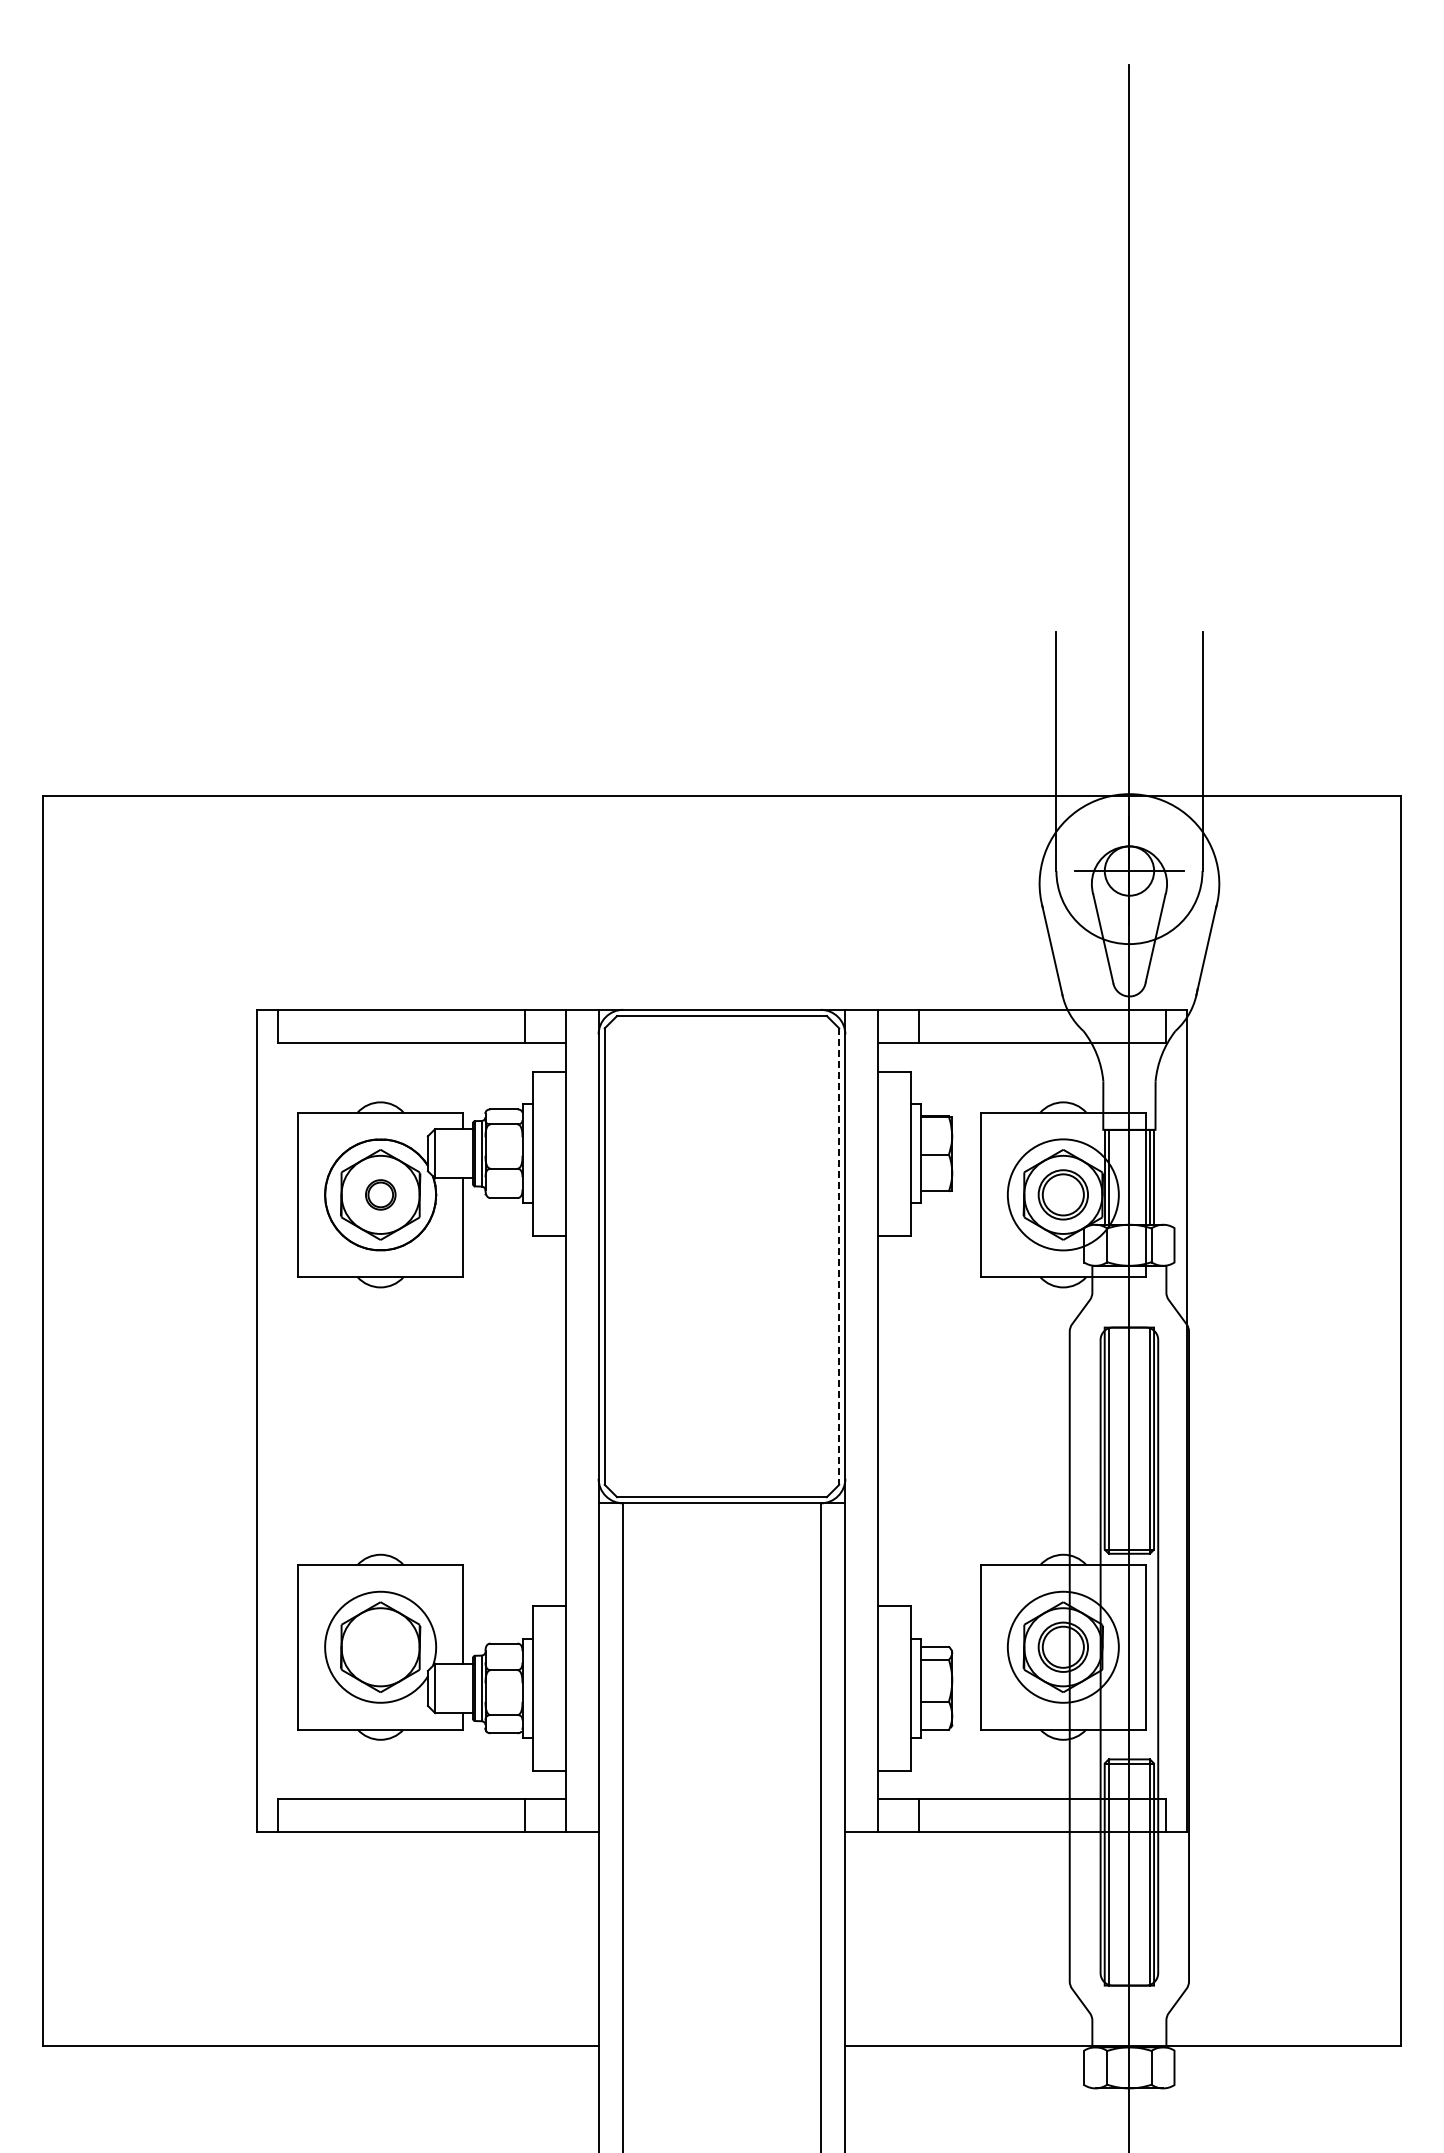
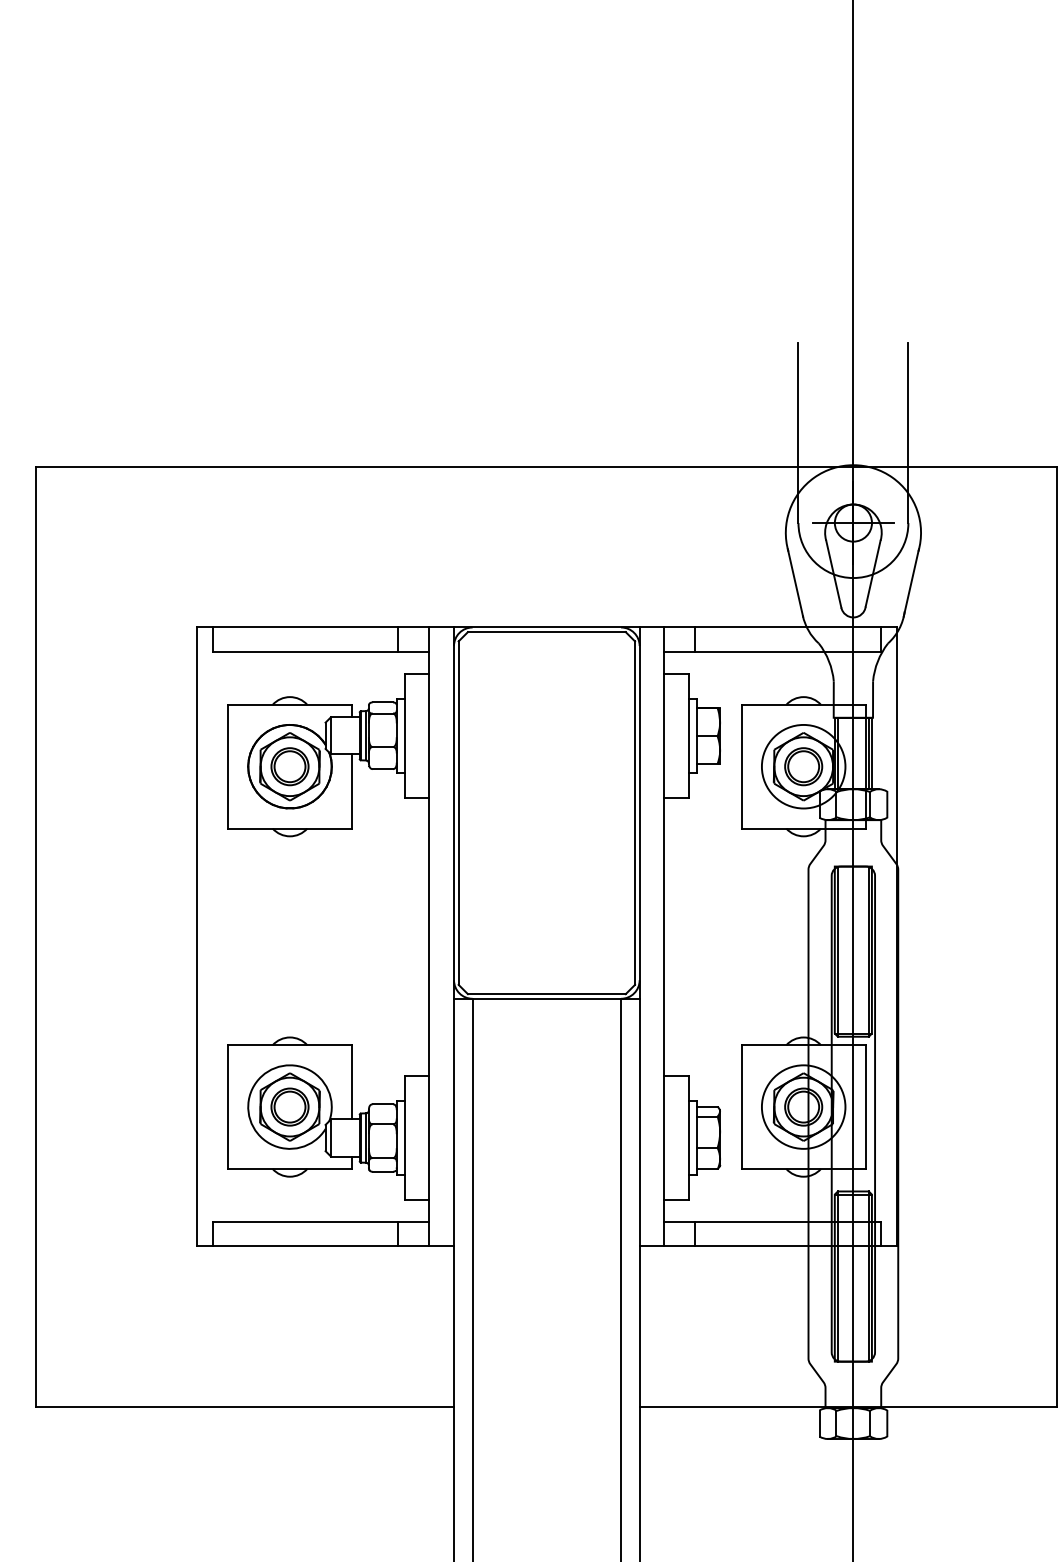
part: (380, 1194) -> (289, 766), size x1.67
line: (839, 1257) -> (635, 813), dashed -> solid
part: (380, 1646) -> (289, 1106), added

